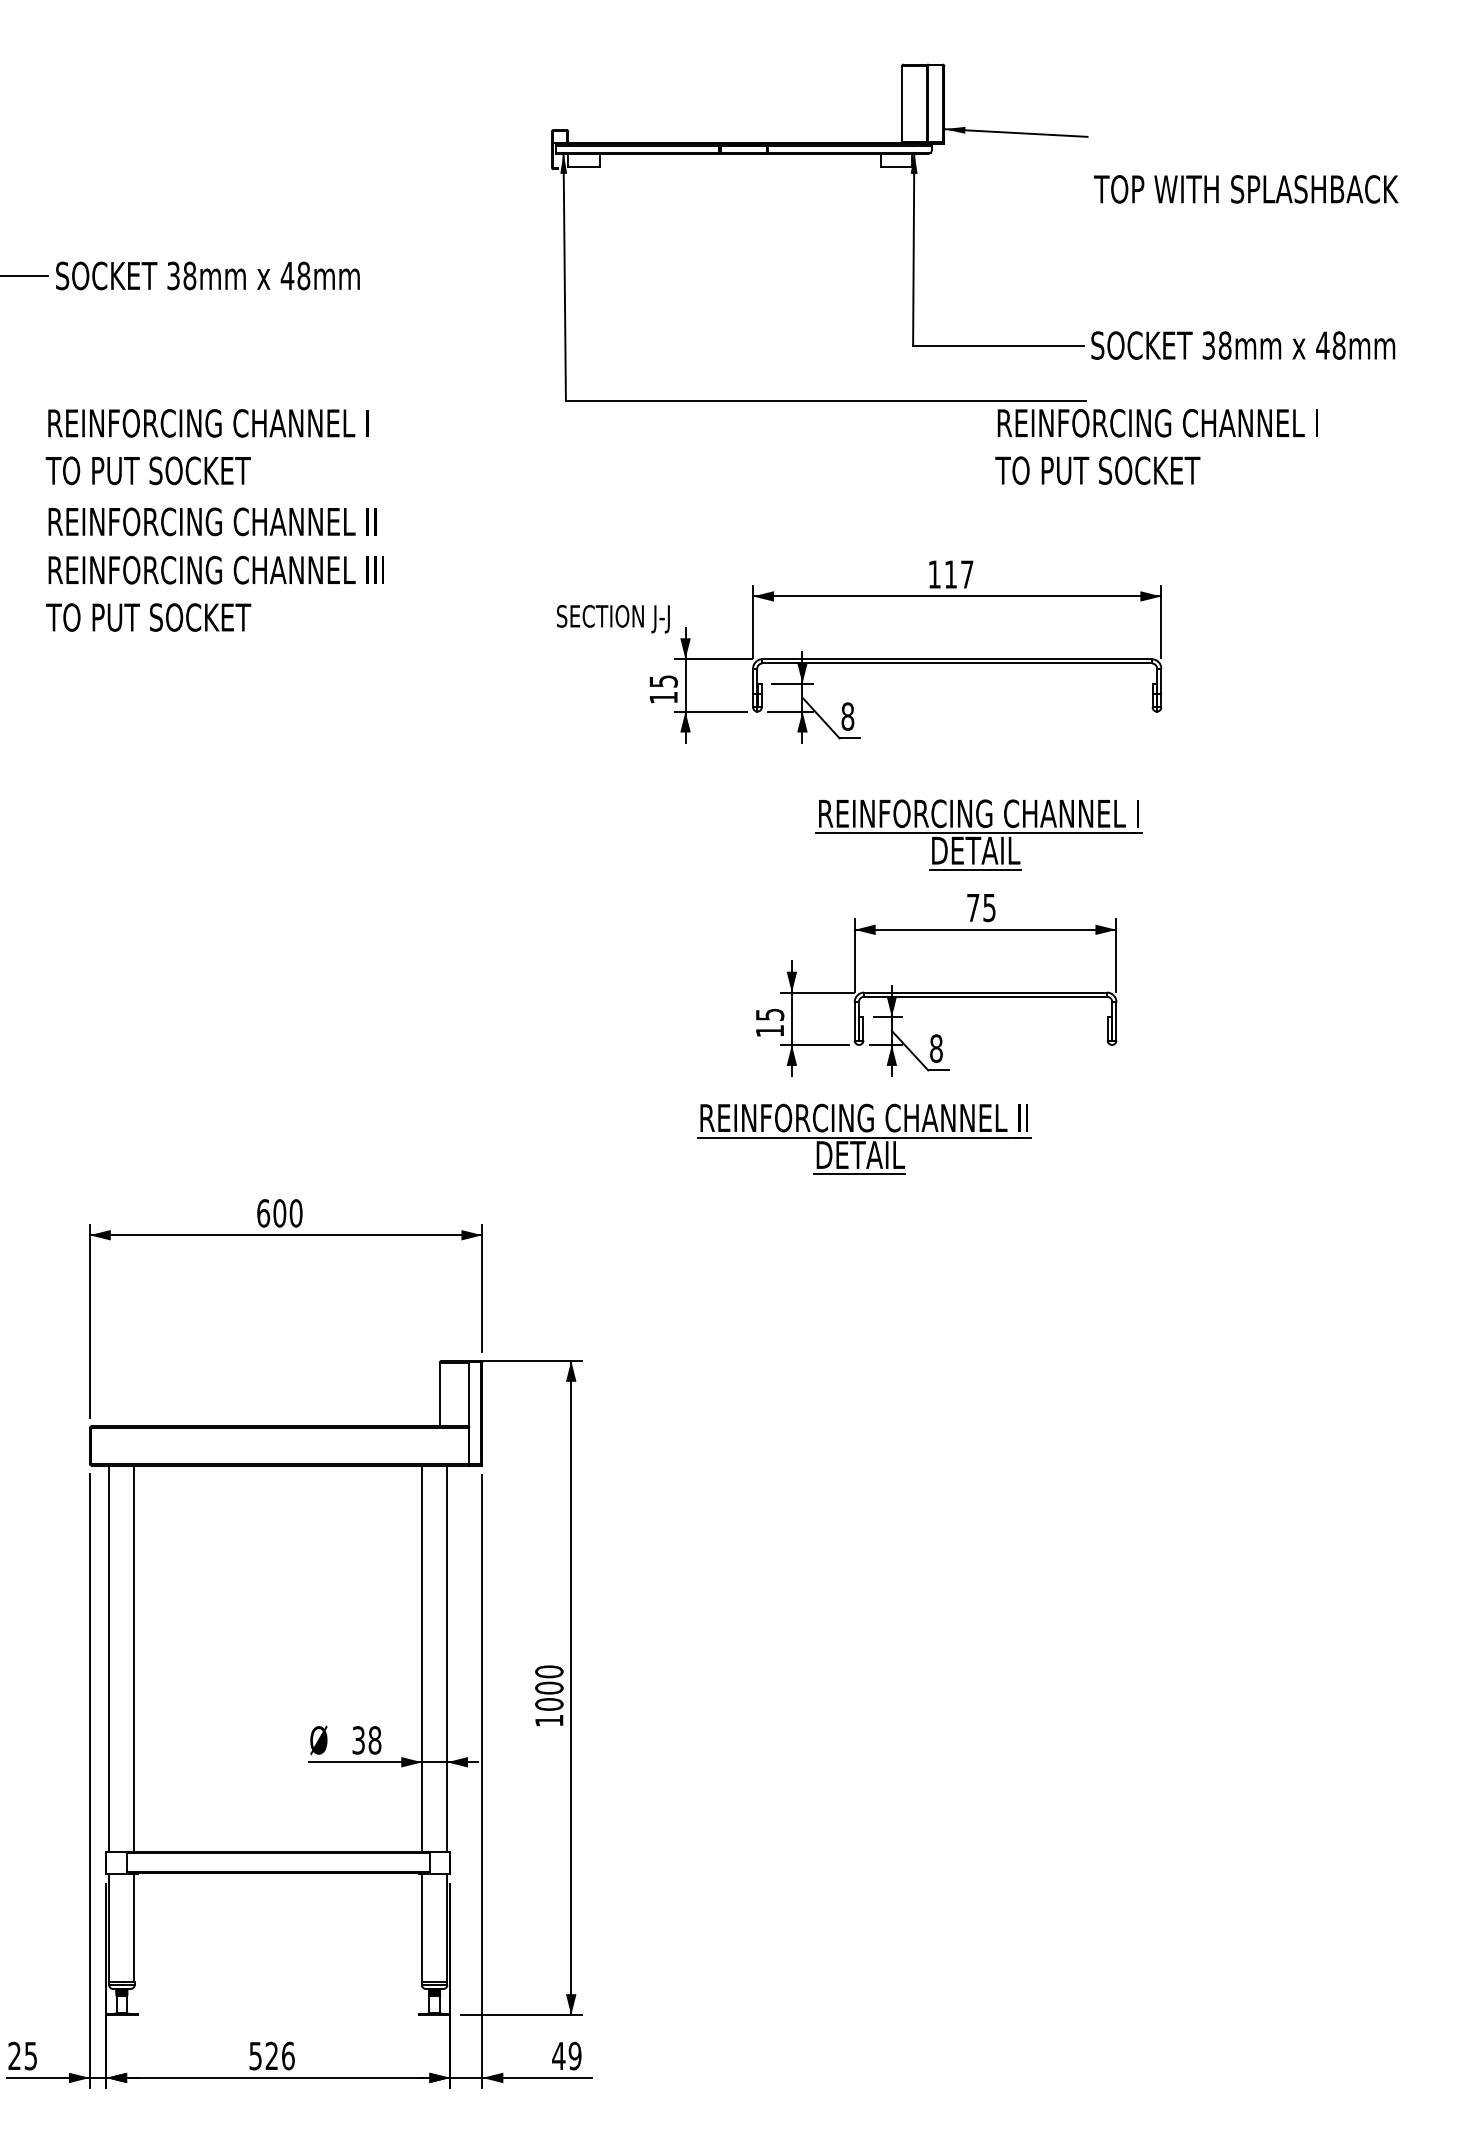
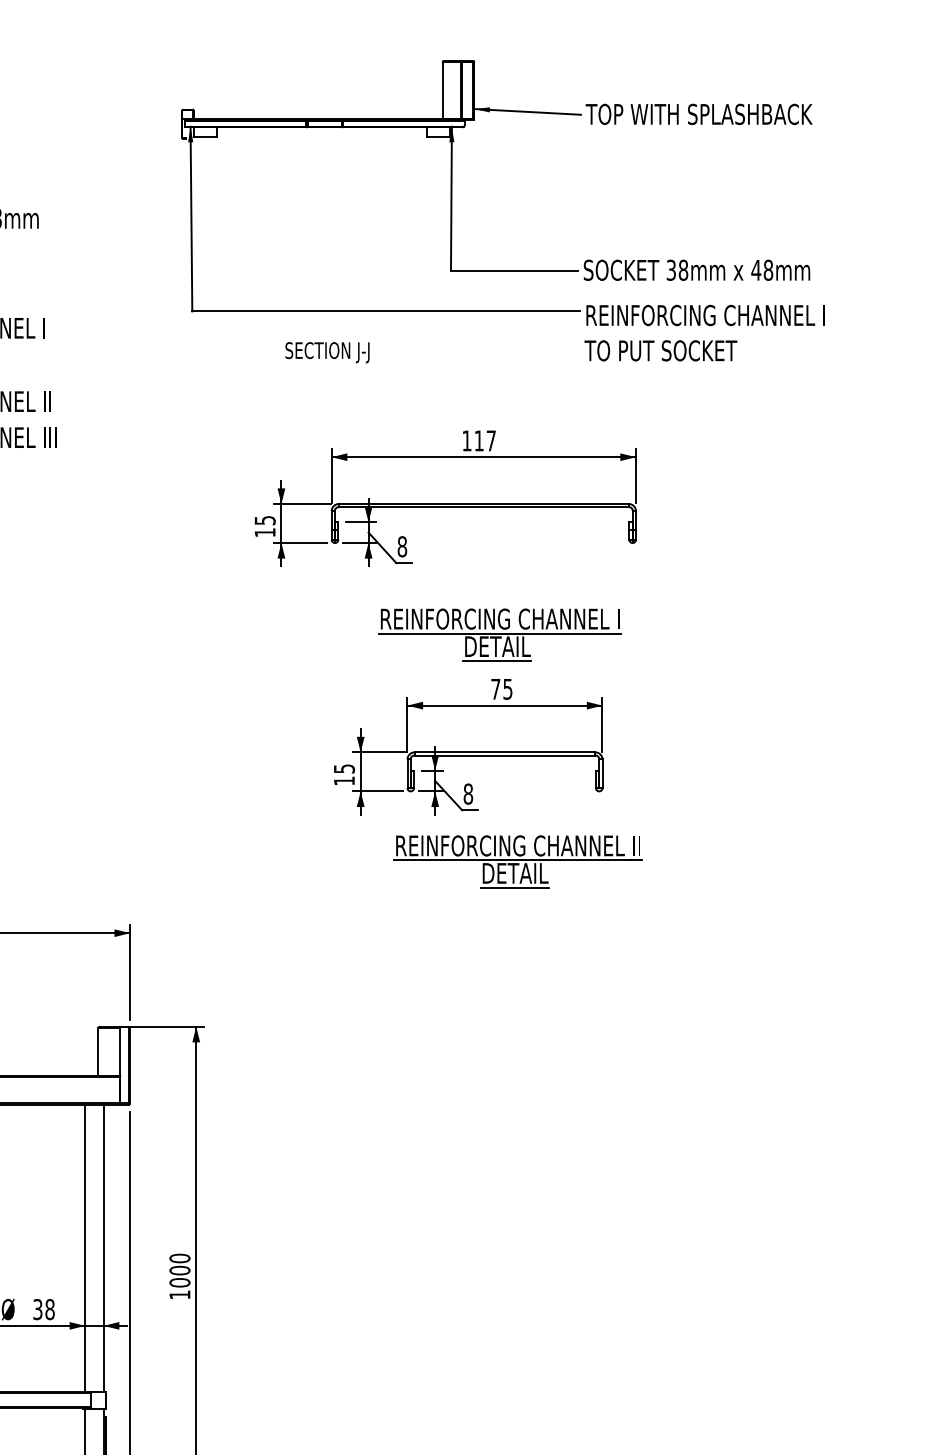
text: (1246, 189) -> (699, 114), moved
text: (1156, 446) -> (704, 332), moved
text: (613, 619) -> (327, 352), moved
part: (864, 1138) -> (518, 861), moved

